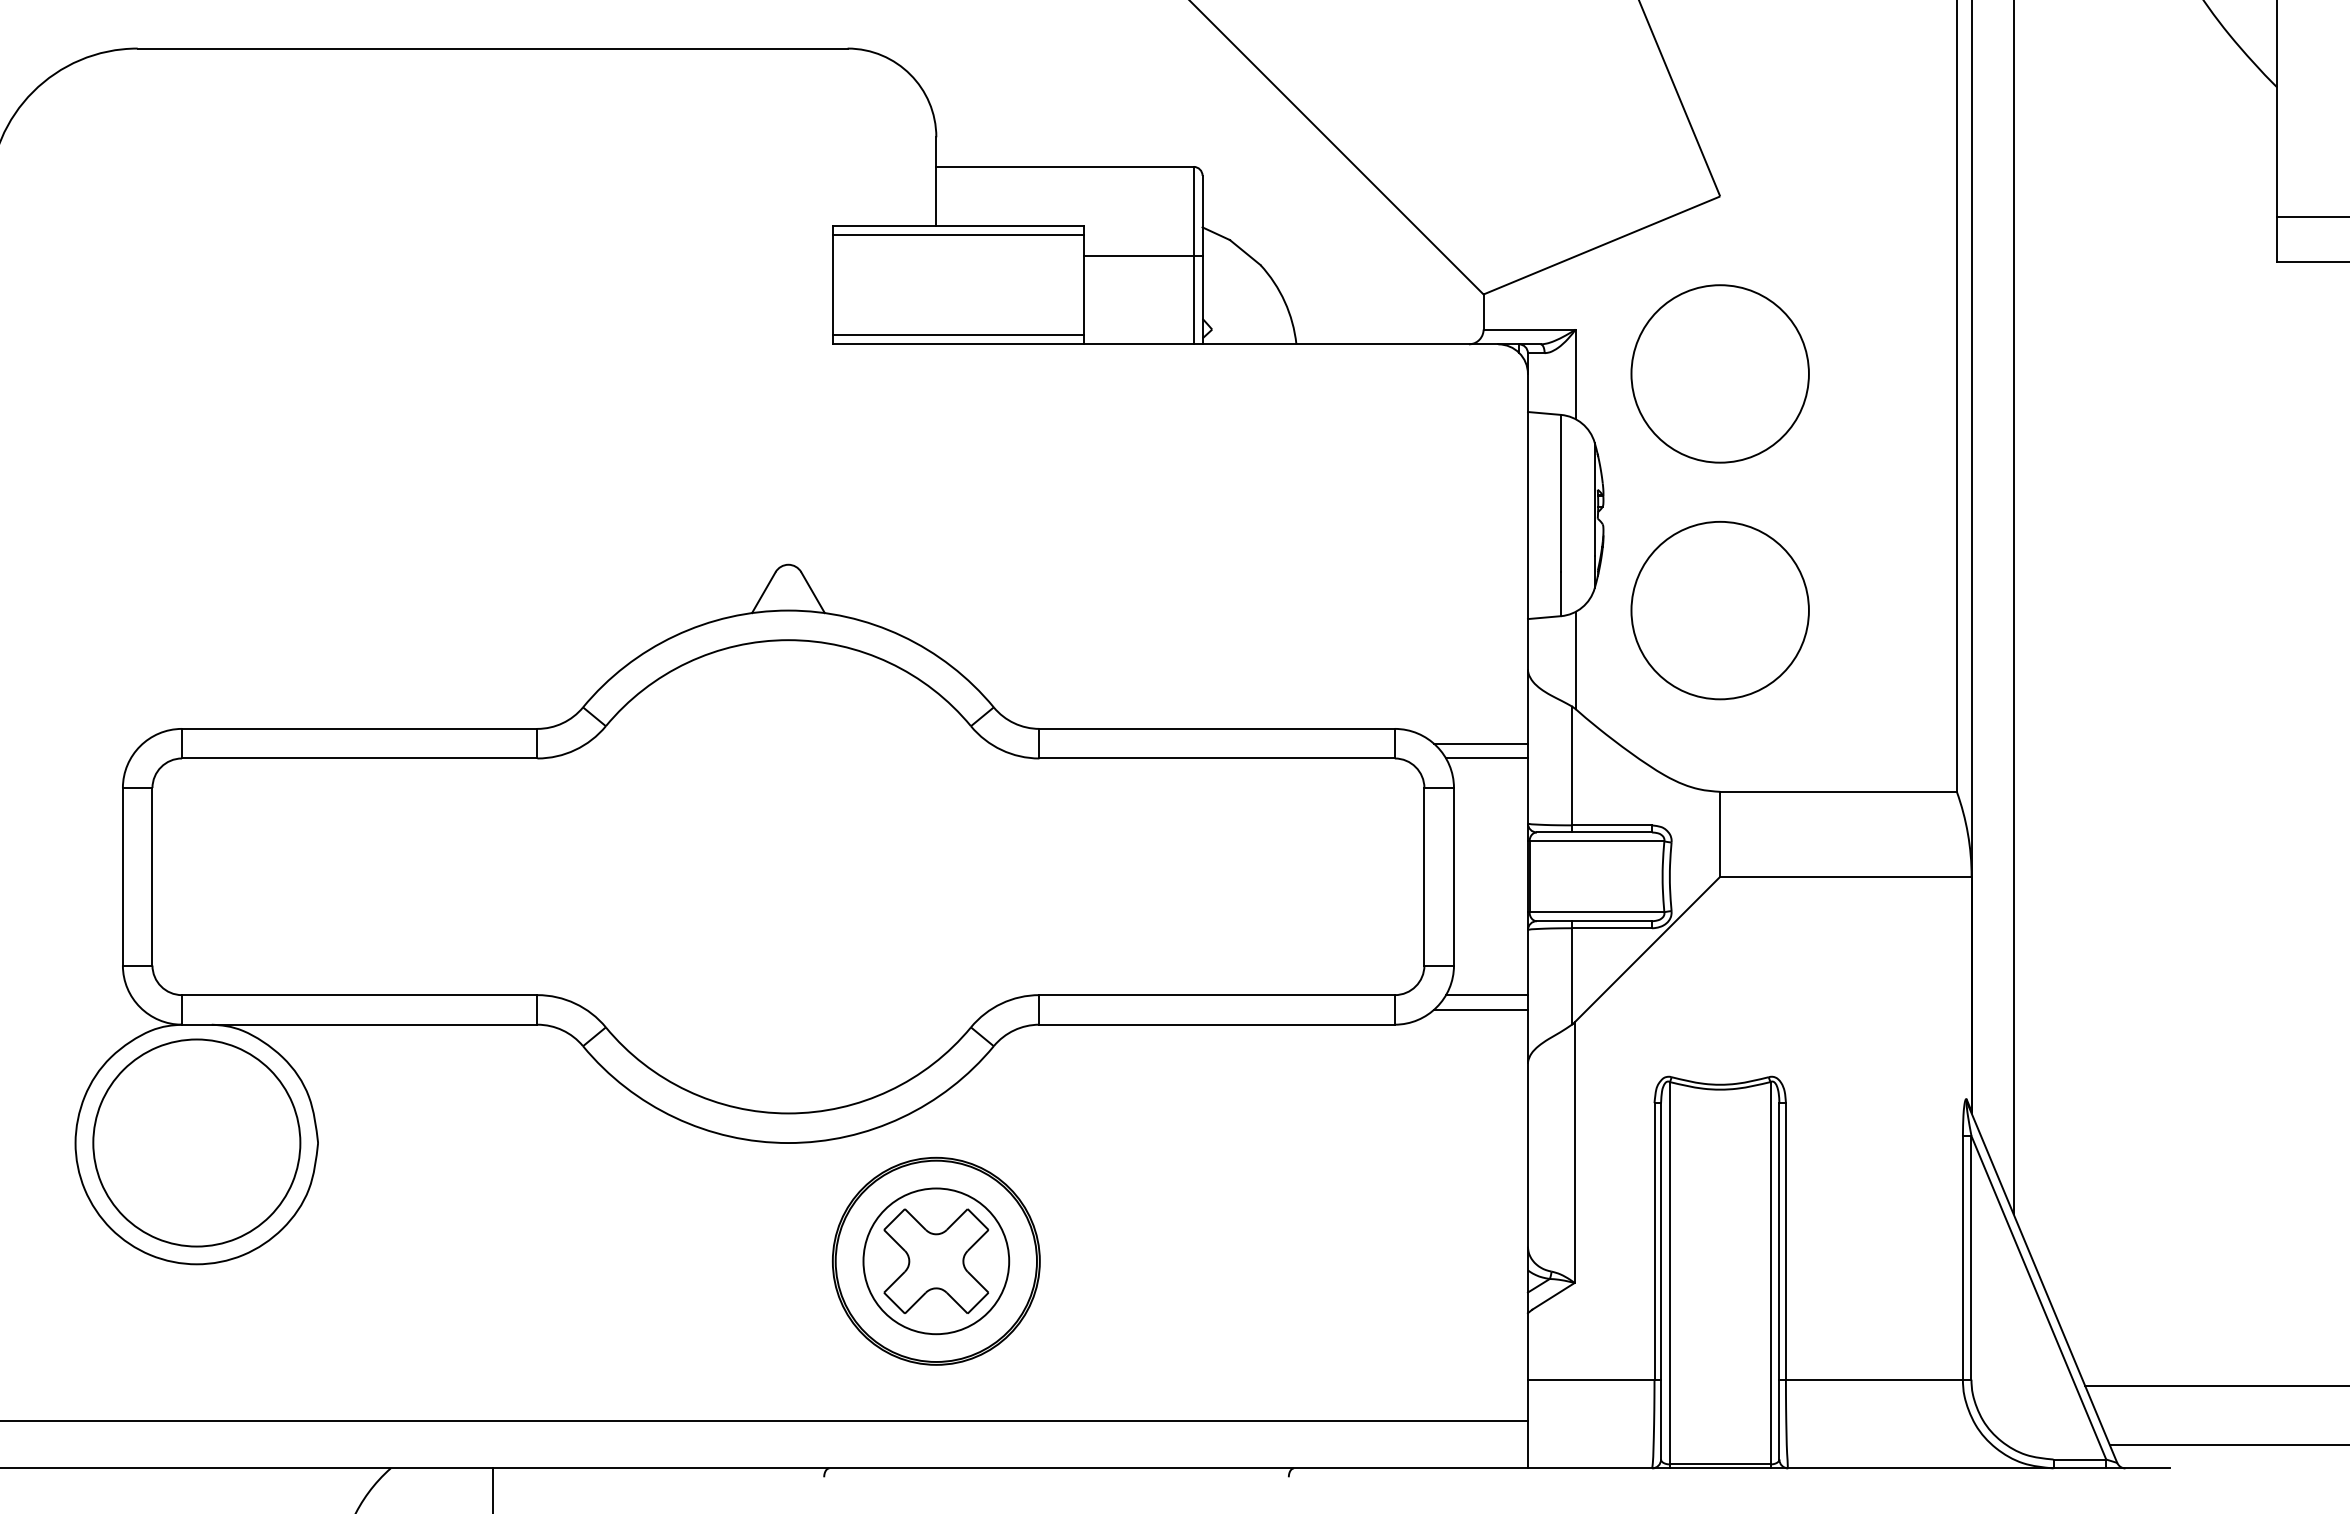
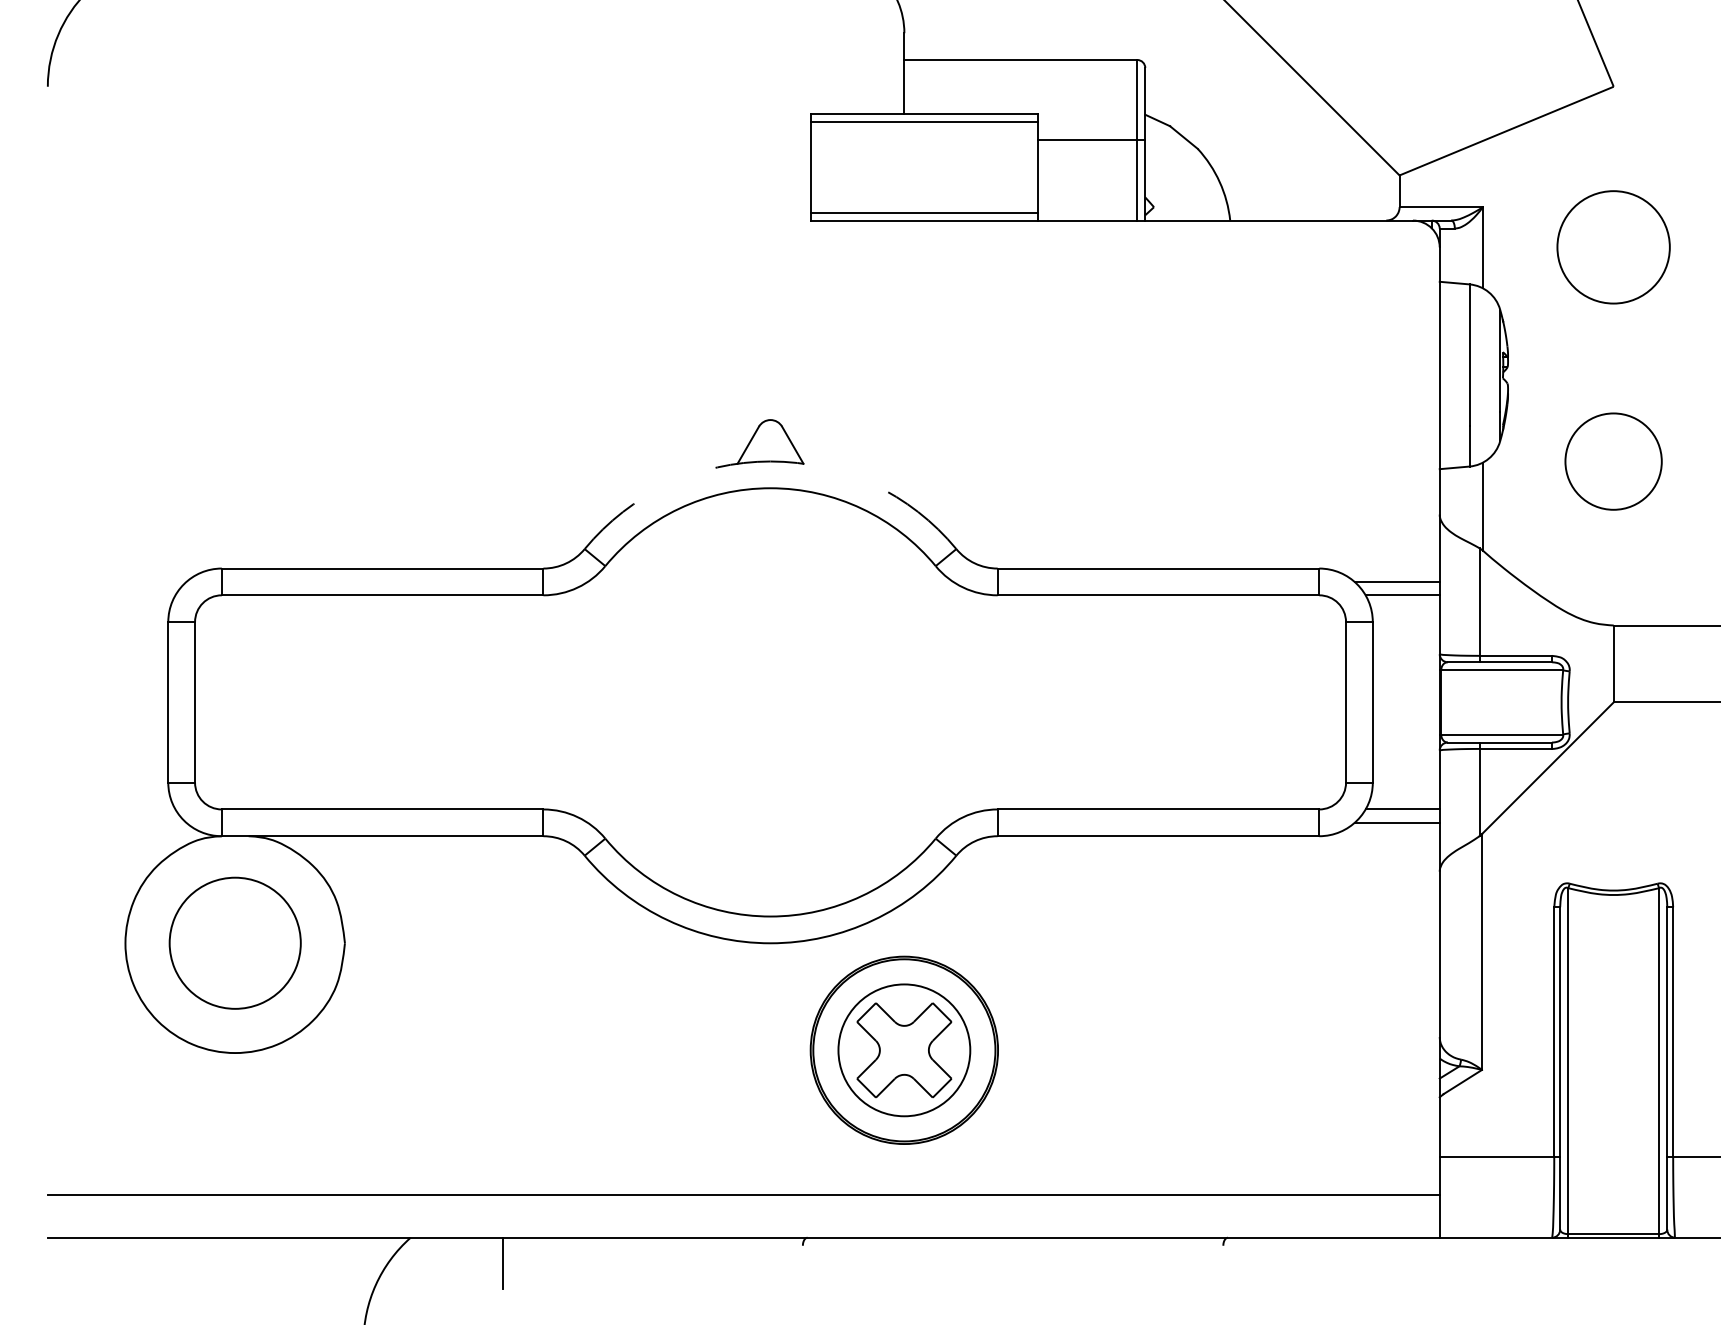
circle: (1719, 373) -> (1613, 246), size x0.7
arc: (788, 610) -> (770, 461), solid -> dashed
circle: (1719, 610) -> (1613, 461), size x0.6
part: (196, 1142) -> (234, 942), size x0.7

